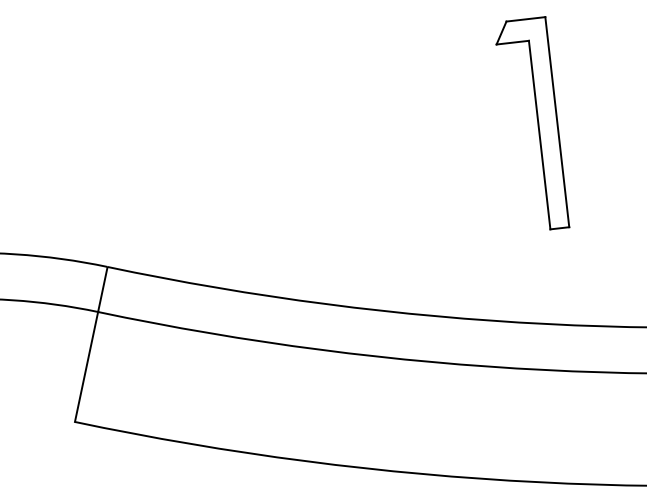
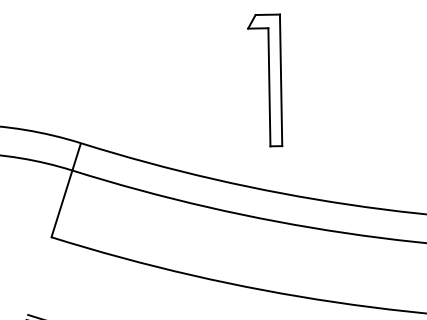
part: (532, 124) -> (265, 80), moved

